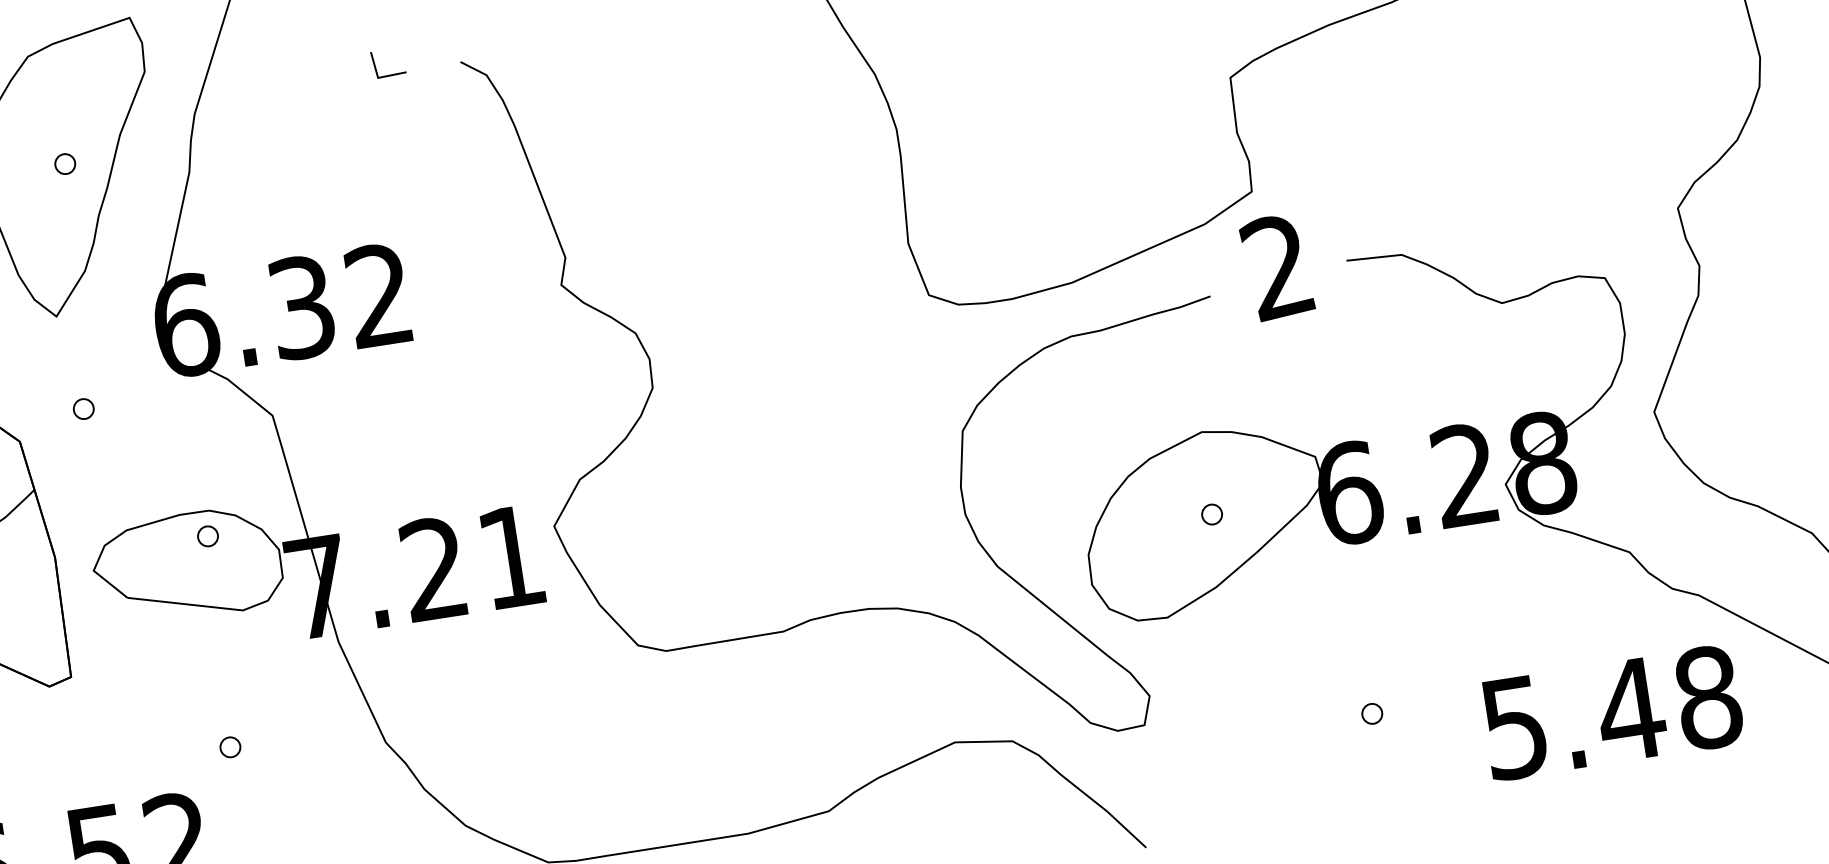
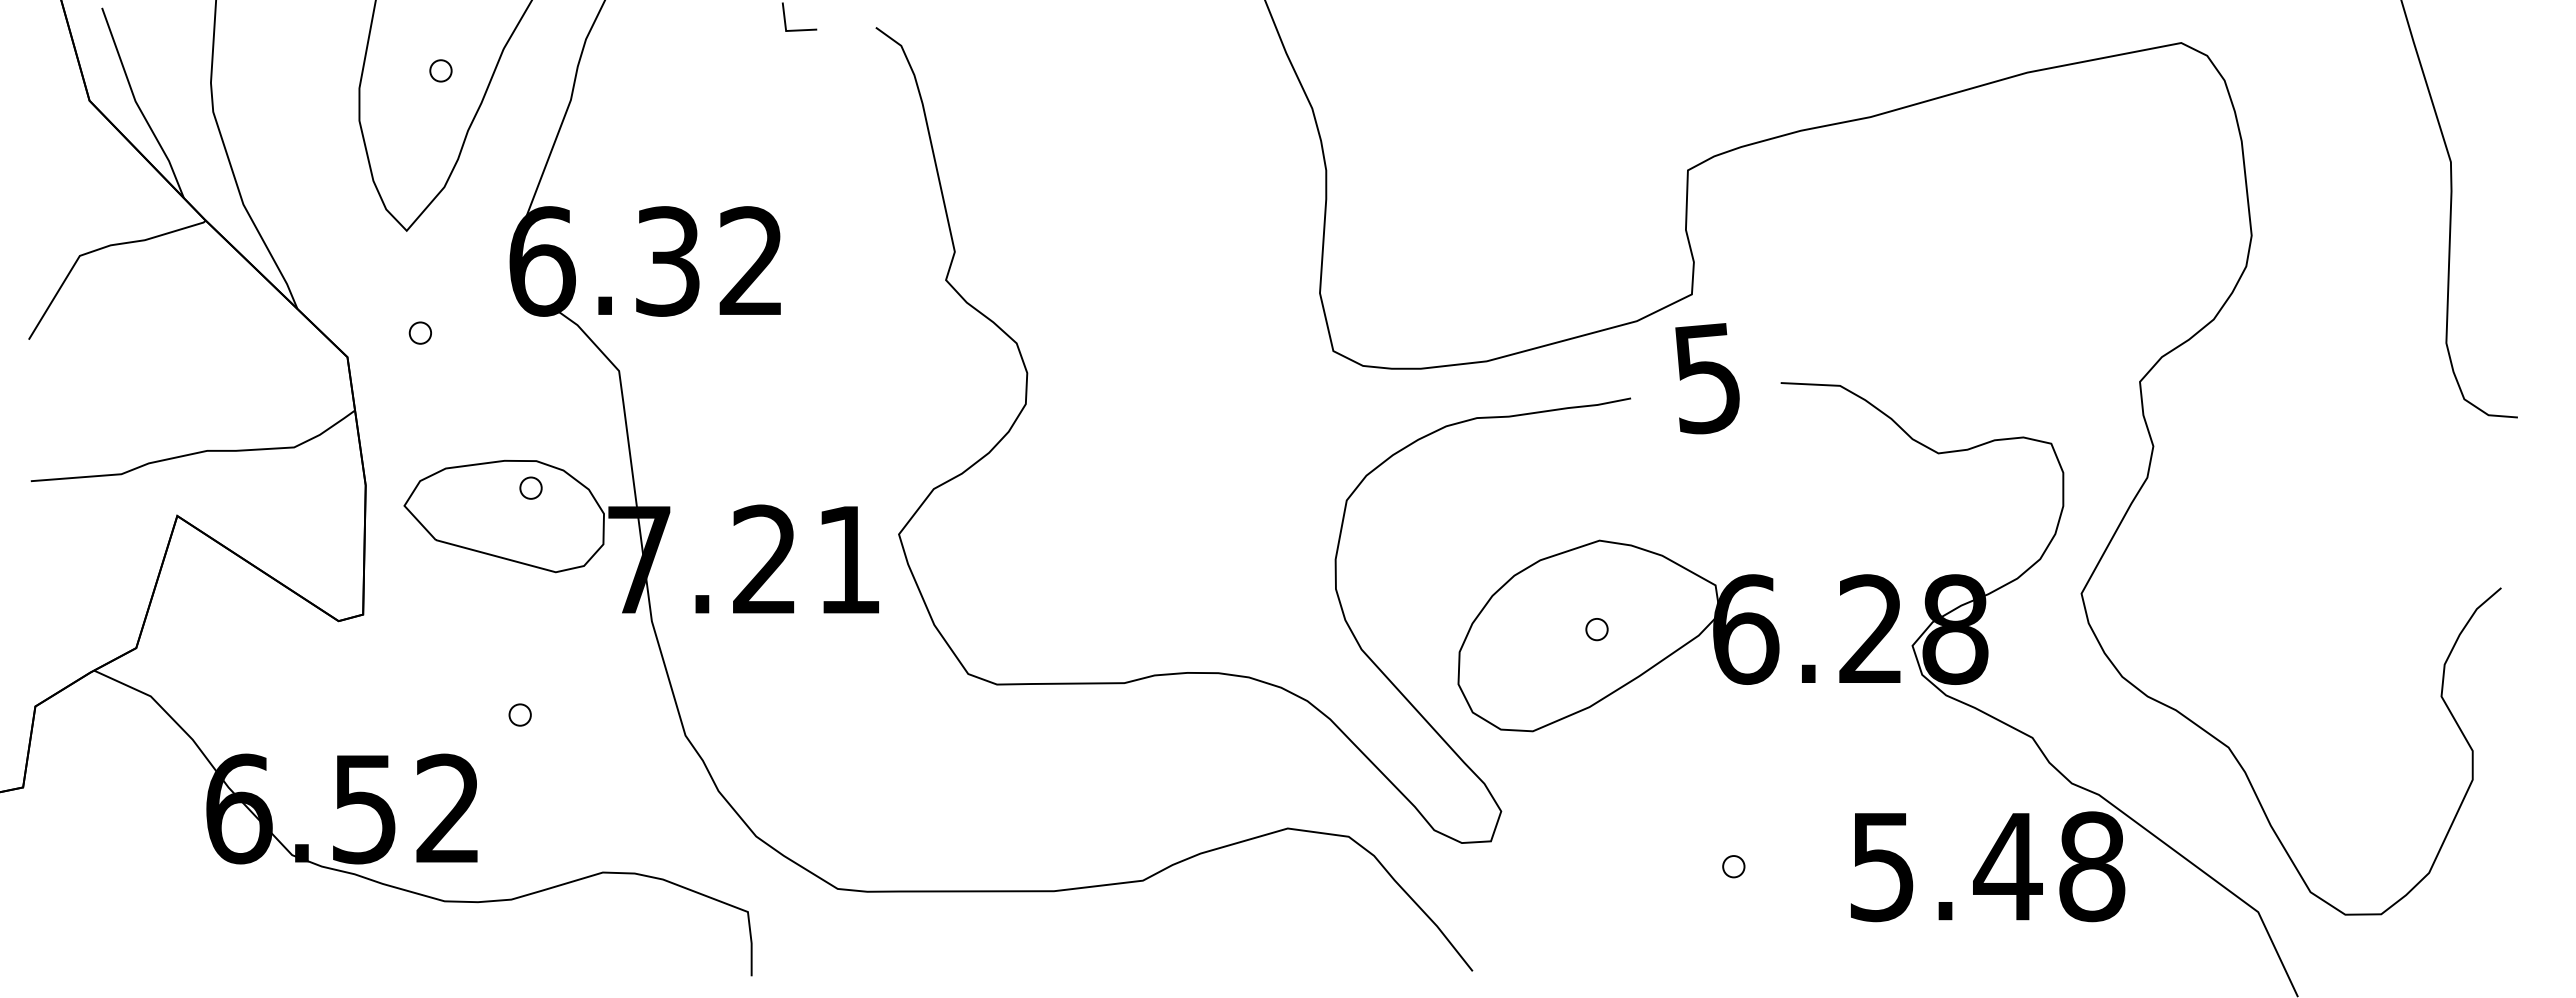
text: (1276, 267) -> (1705, 378), 2 -> 5
text: (1612, 712) -> (1988, 866), moved

